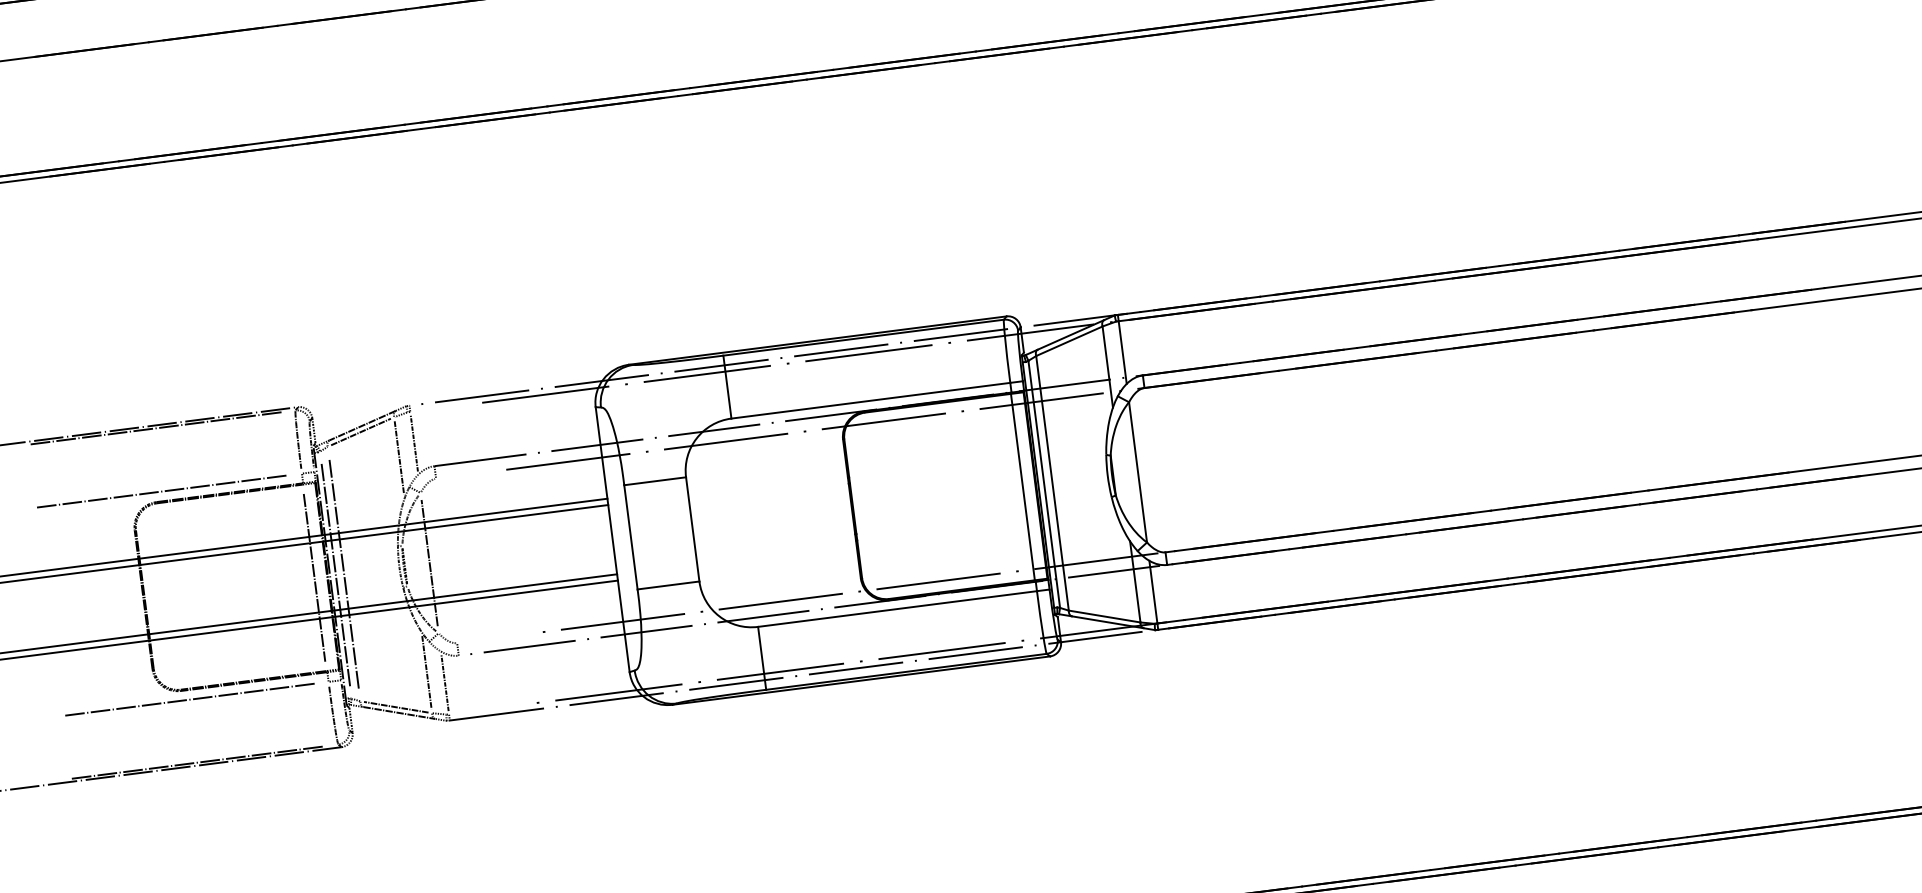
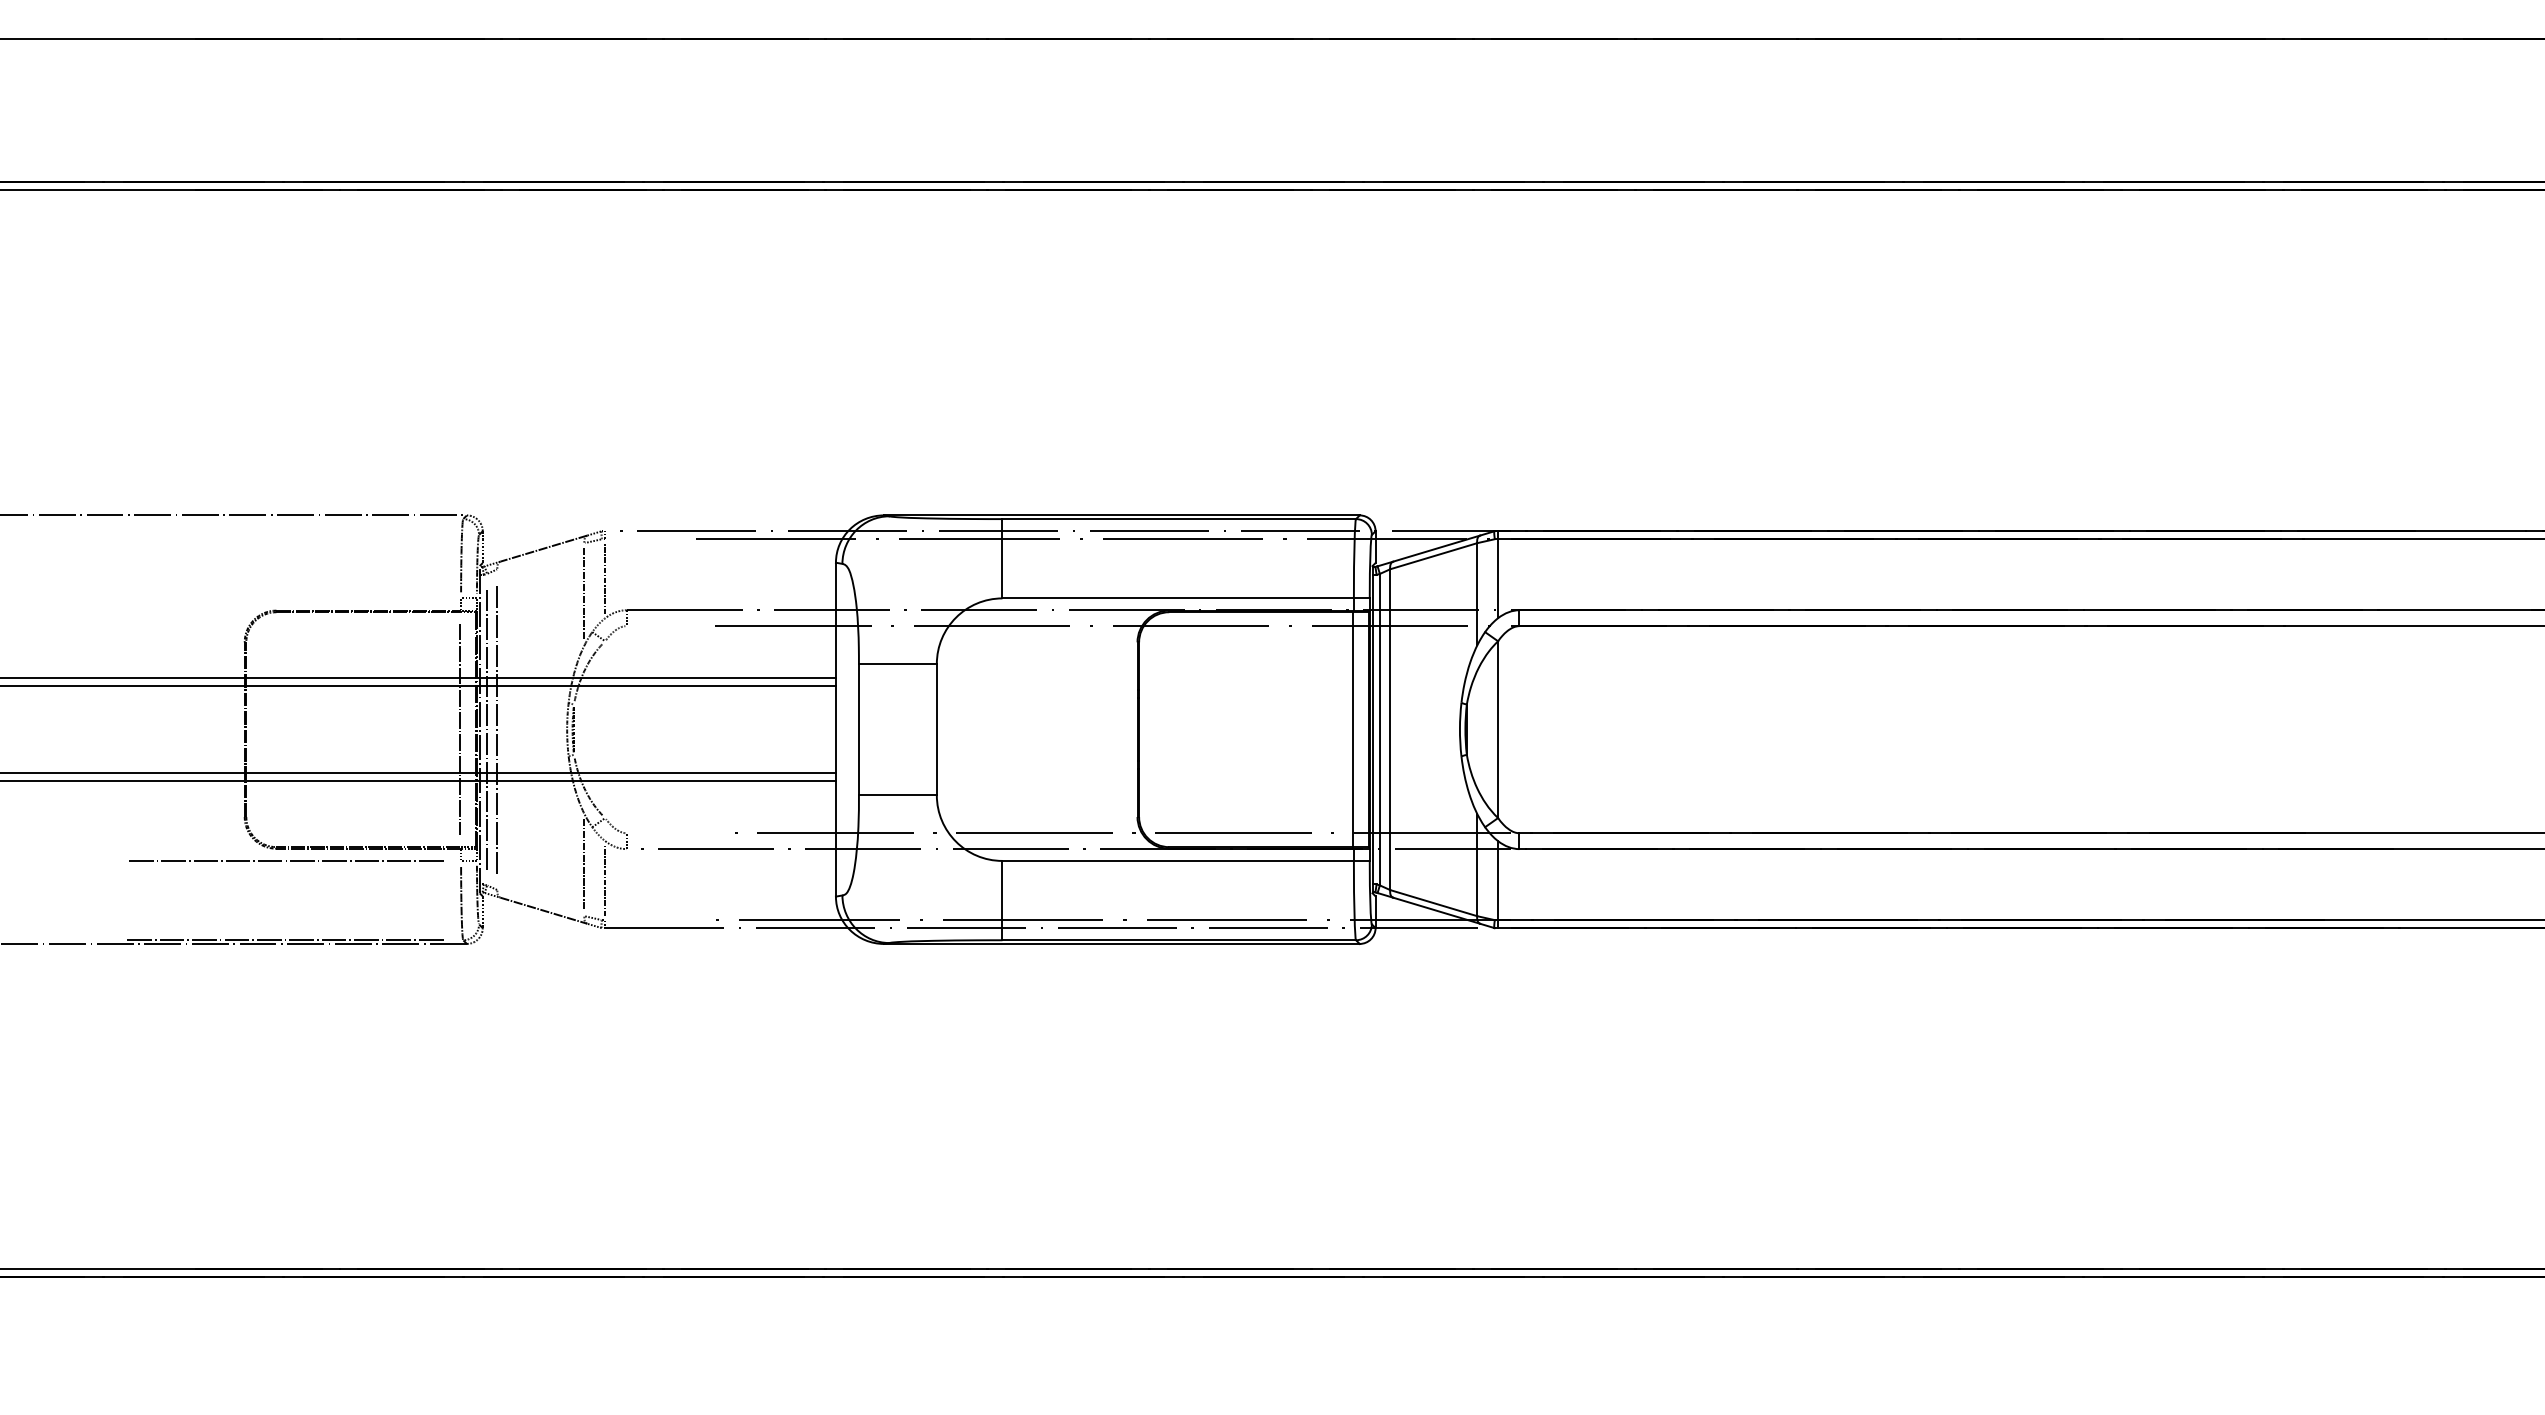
line: (155, 428) -> (286, 519), removed
line: (360, 431) -> (540, 555), removed
line: (162, 491) -> (285, 598), removed
line: (429, 562) -> (605, 729), removed
line: (395, 706) -> (540, 902), removed

